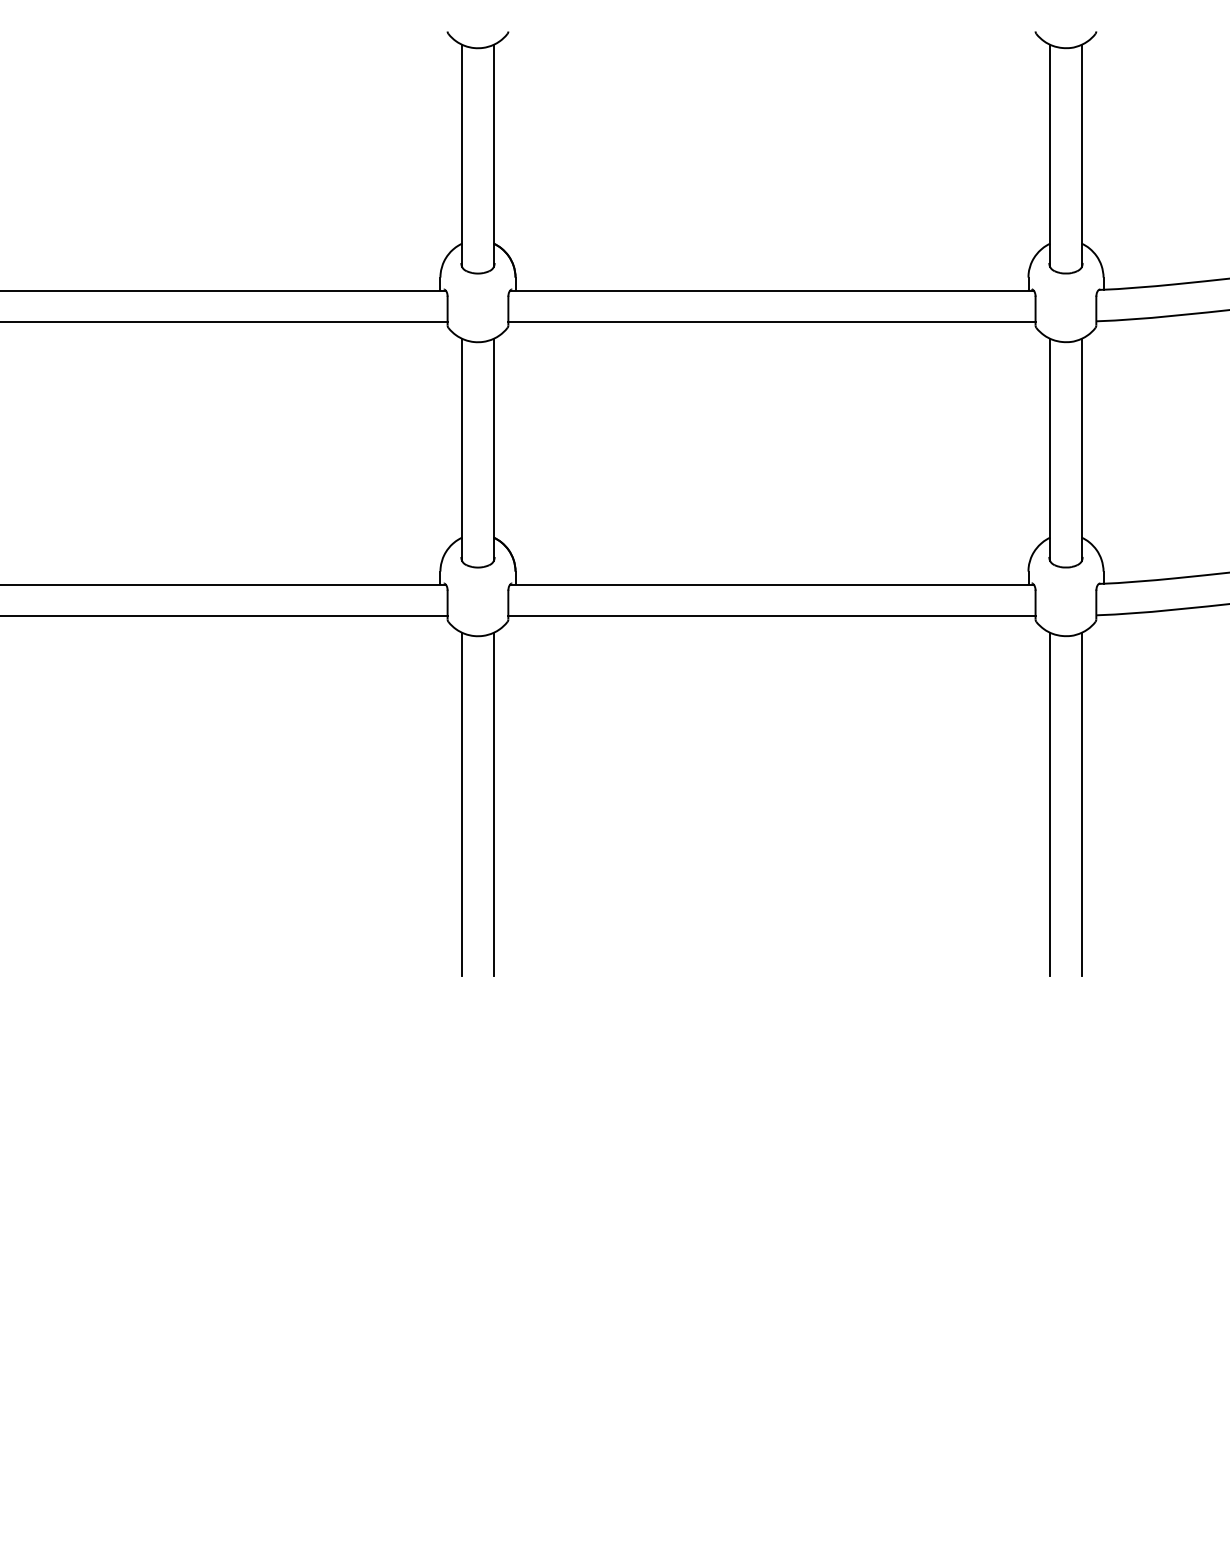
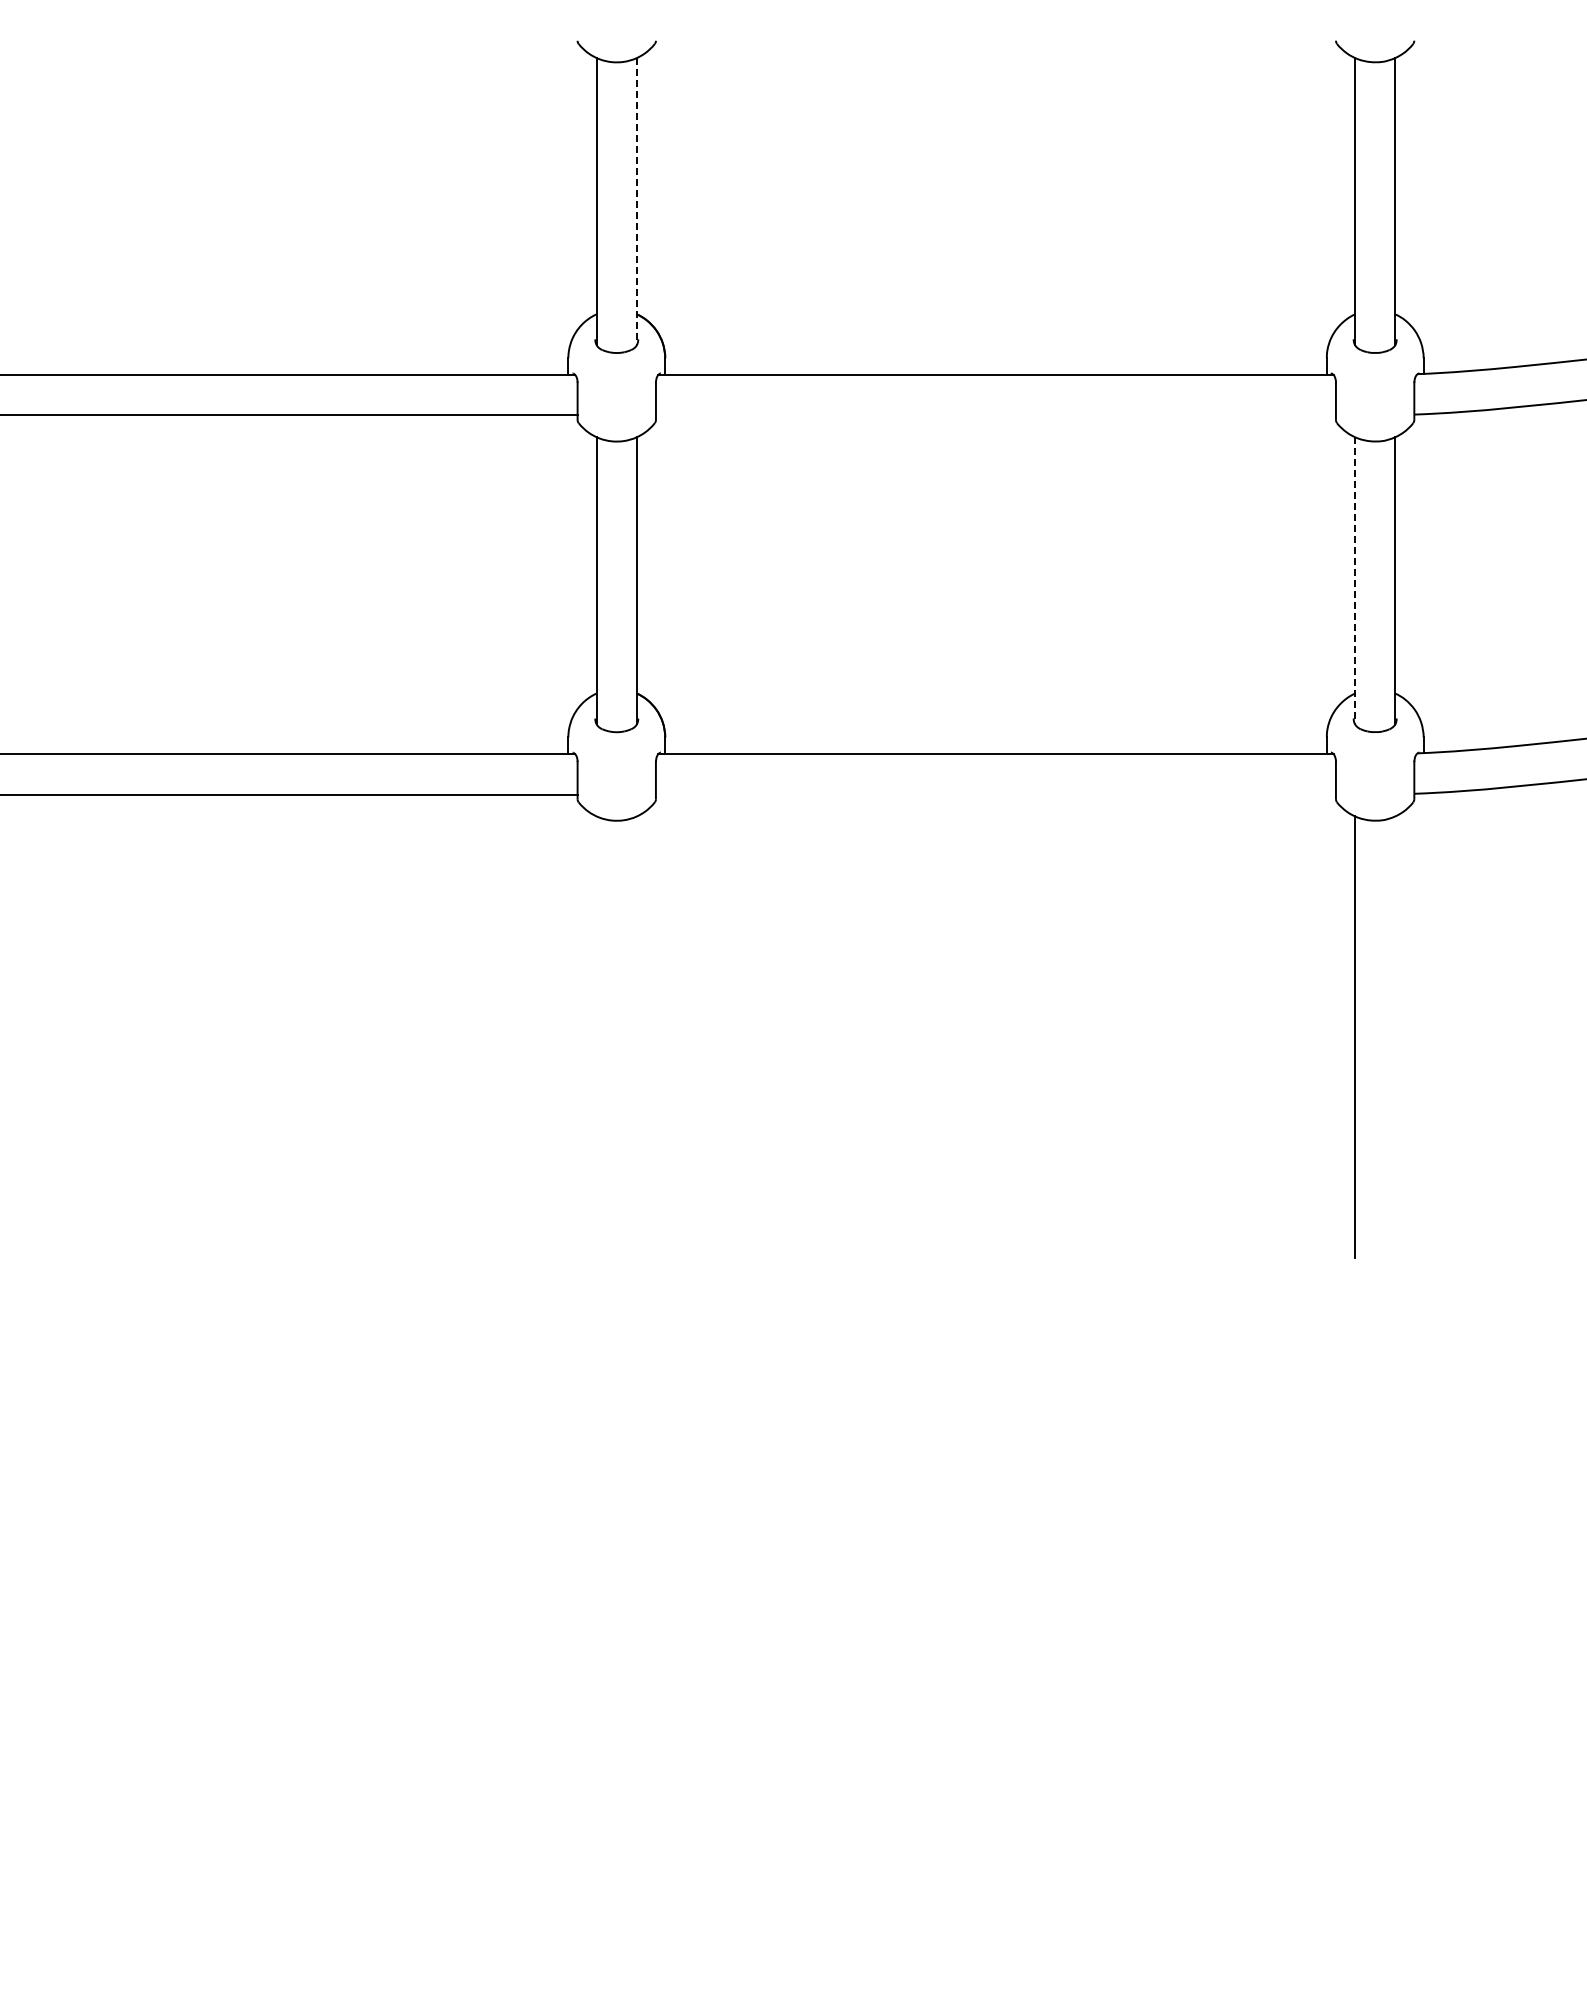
line: (494, 156) -> (637, 201), solid -> dashed
line: (771, 322) -> (995, 415), removed
line: (1049, 449) -> (1354, 580), solid -> dashed
line: (771, 615) -> (995, 794), removed
line: (462, 804) -> (596, 1037), removed
line: (494, 804) -> (637, 1037), removed
line: (1081, 804) -> (1395, 1037), removed

